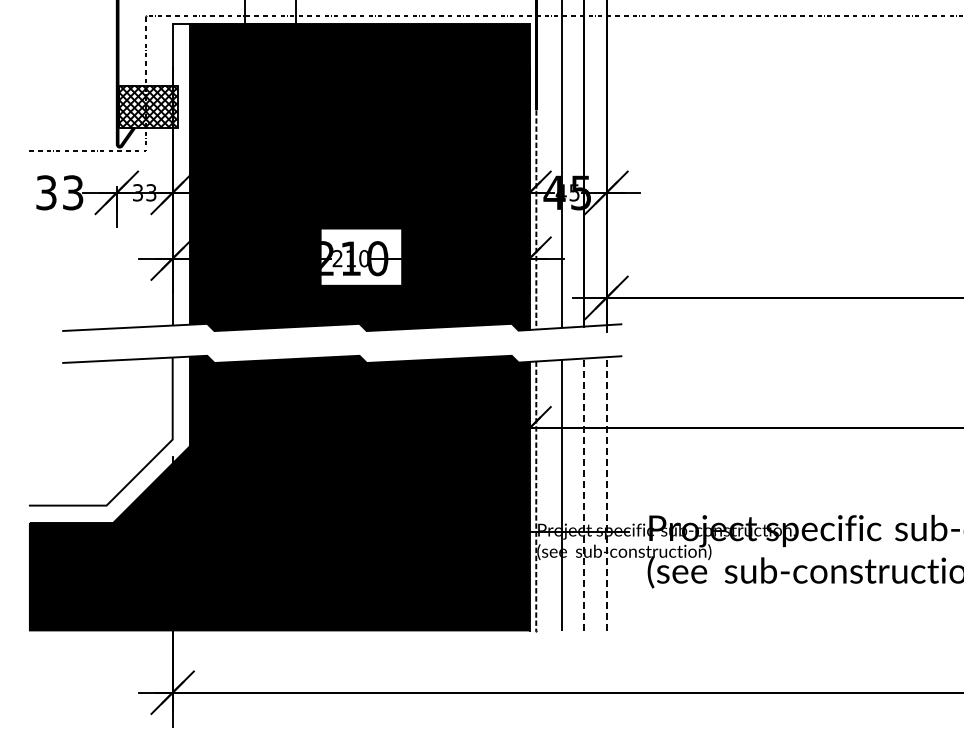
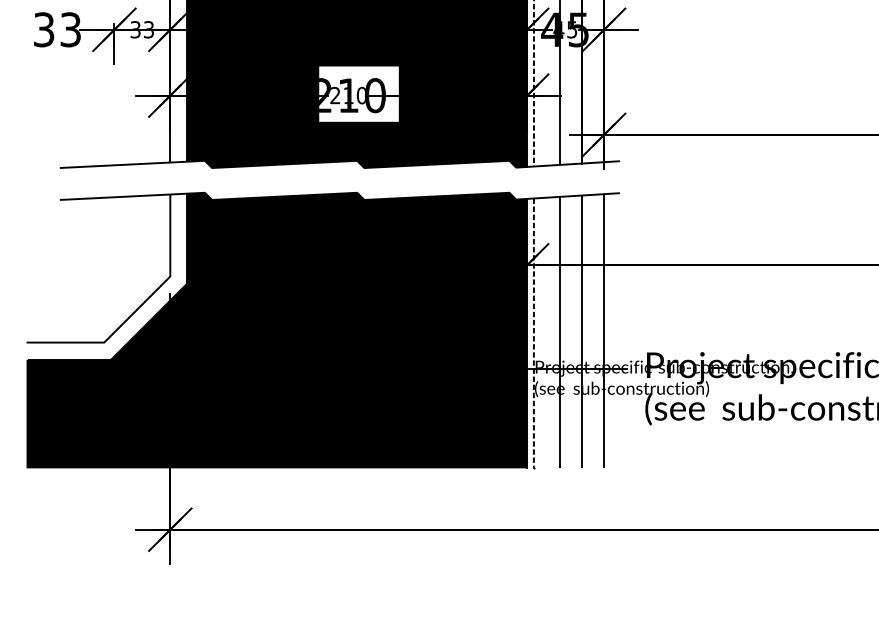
line: (606, 493) -> (604, 330), dashed -> solid
line: (584, 494) -> (582, 331), dashed -> solid

